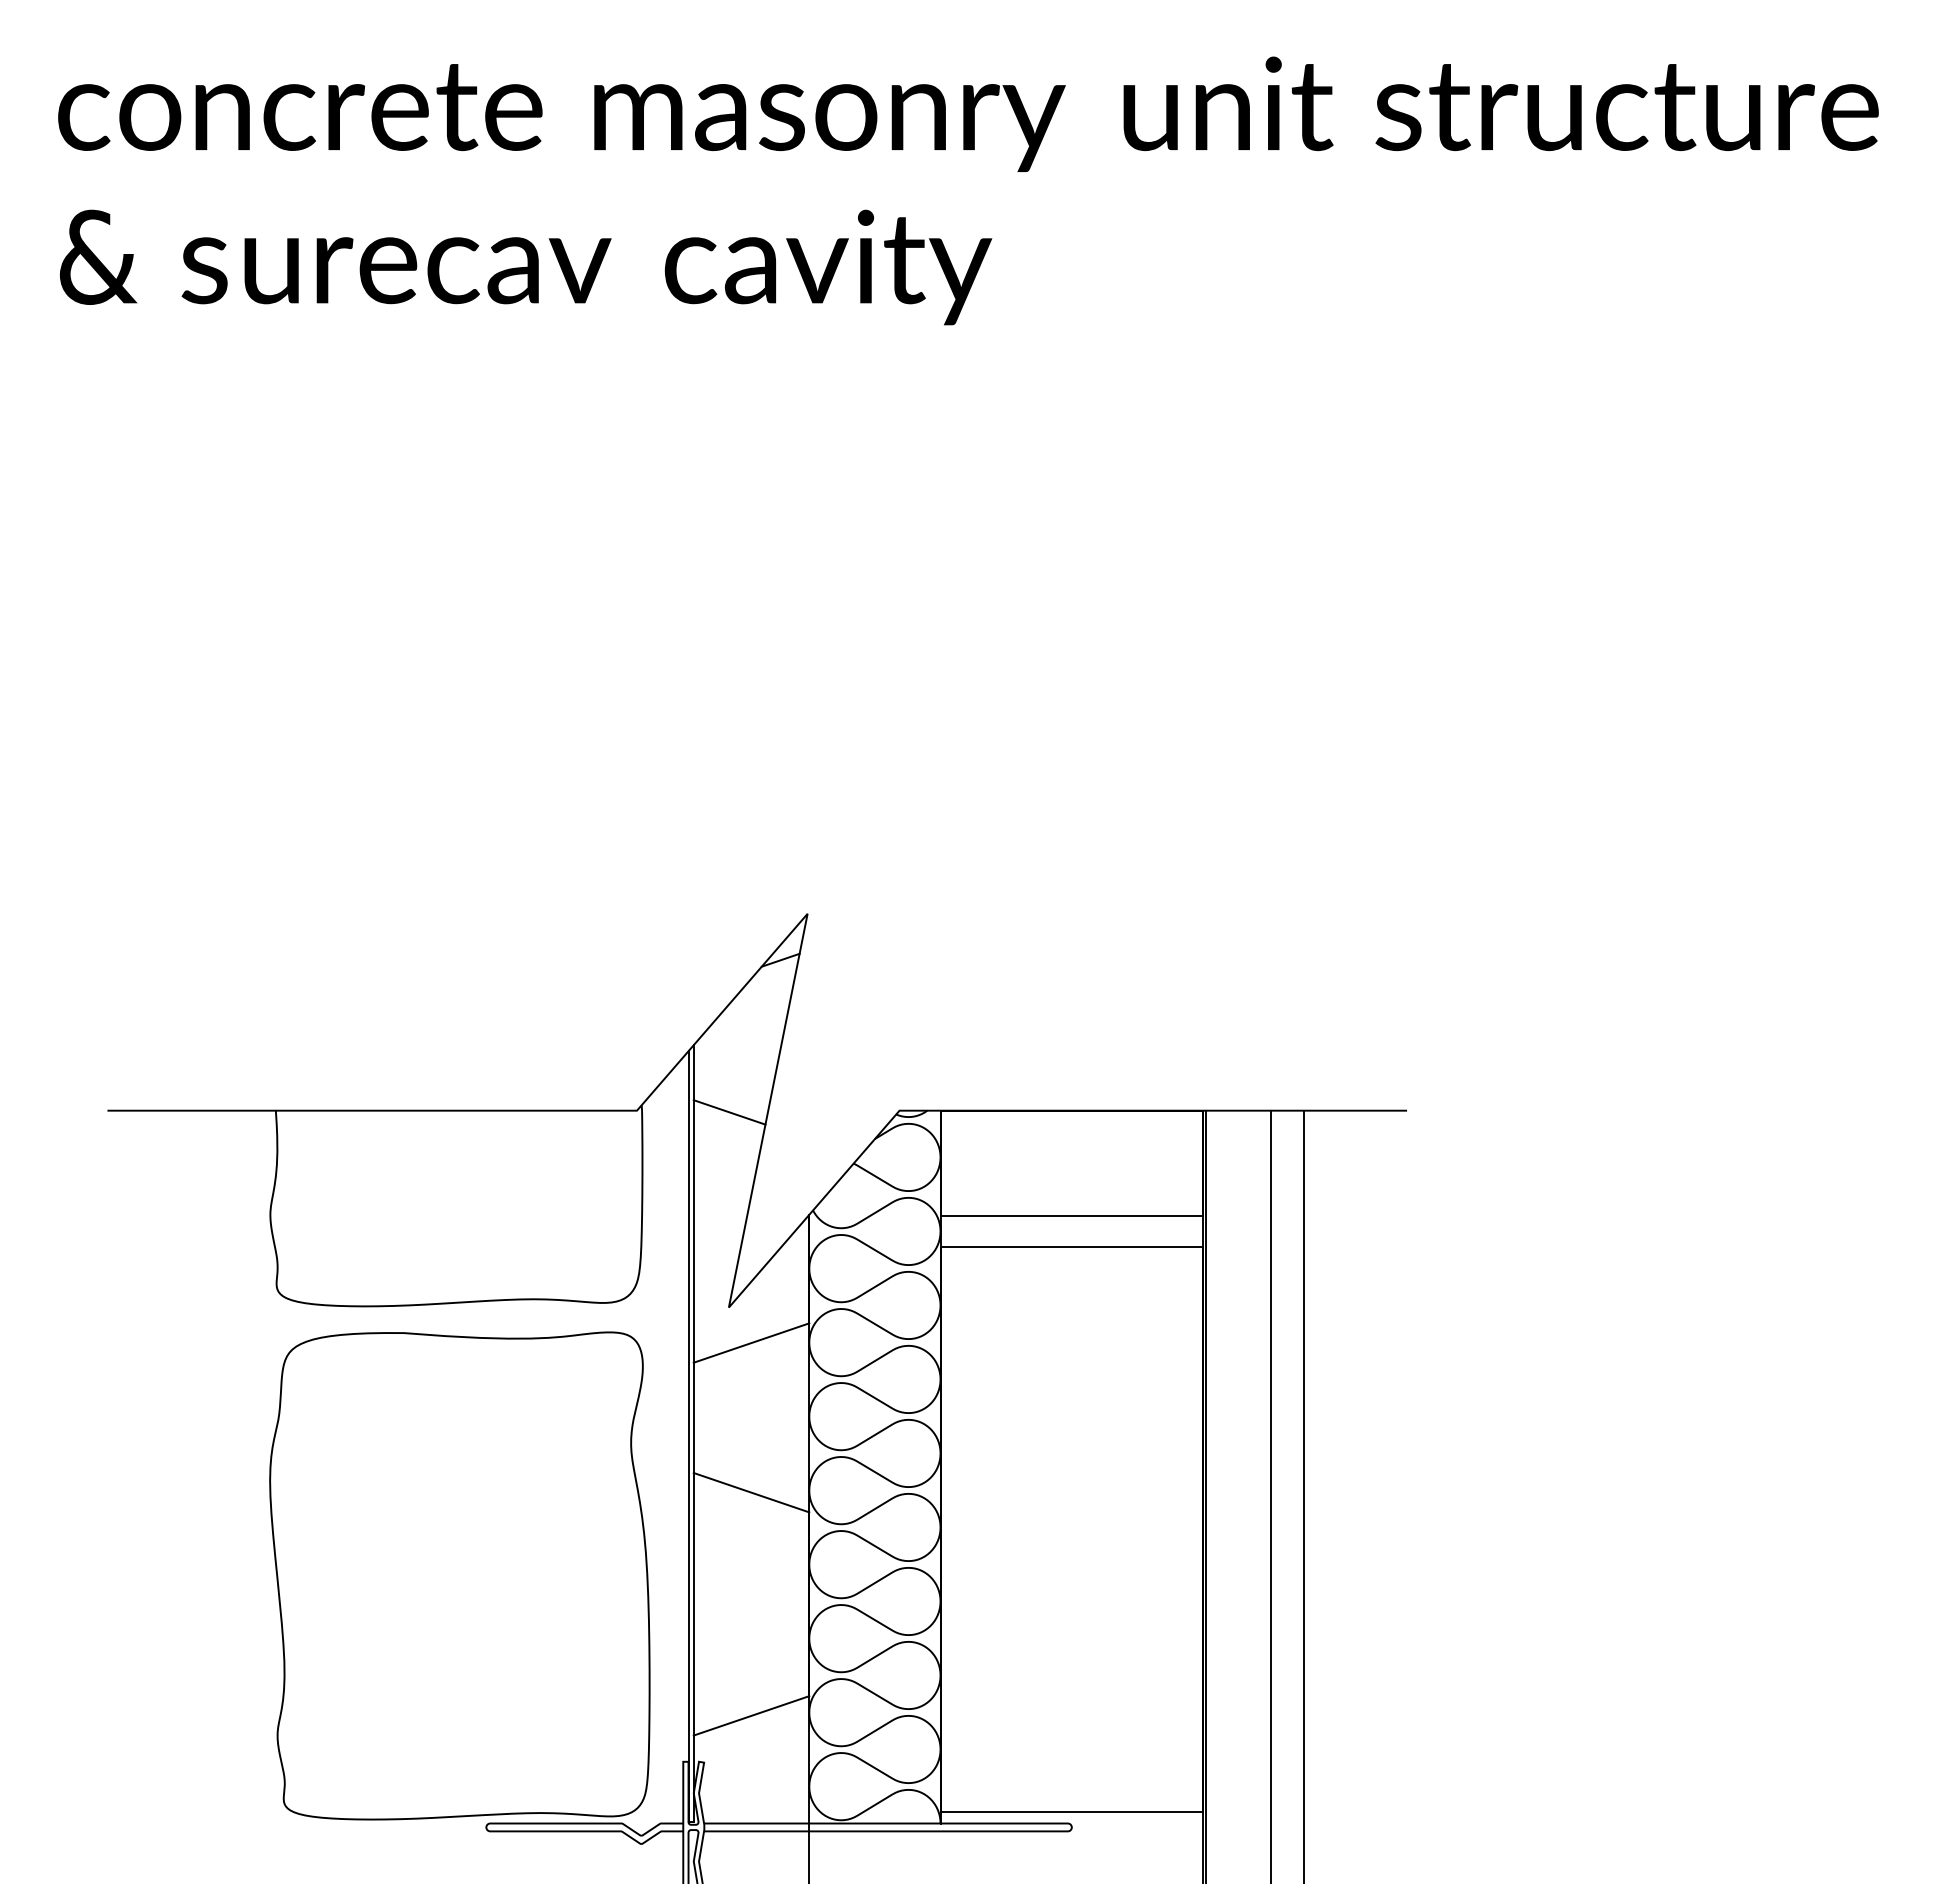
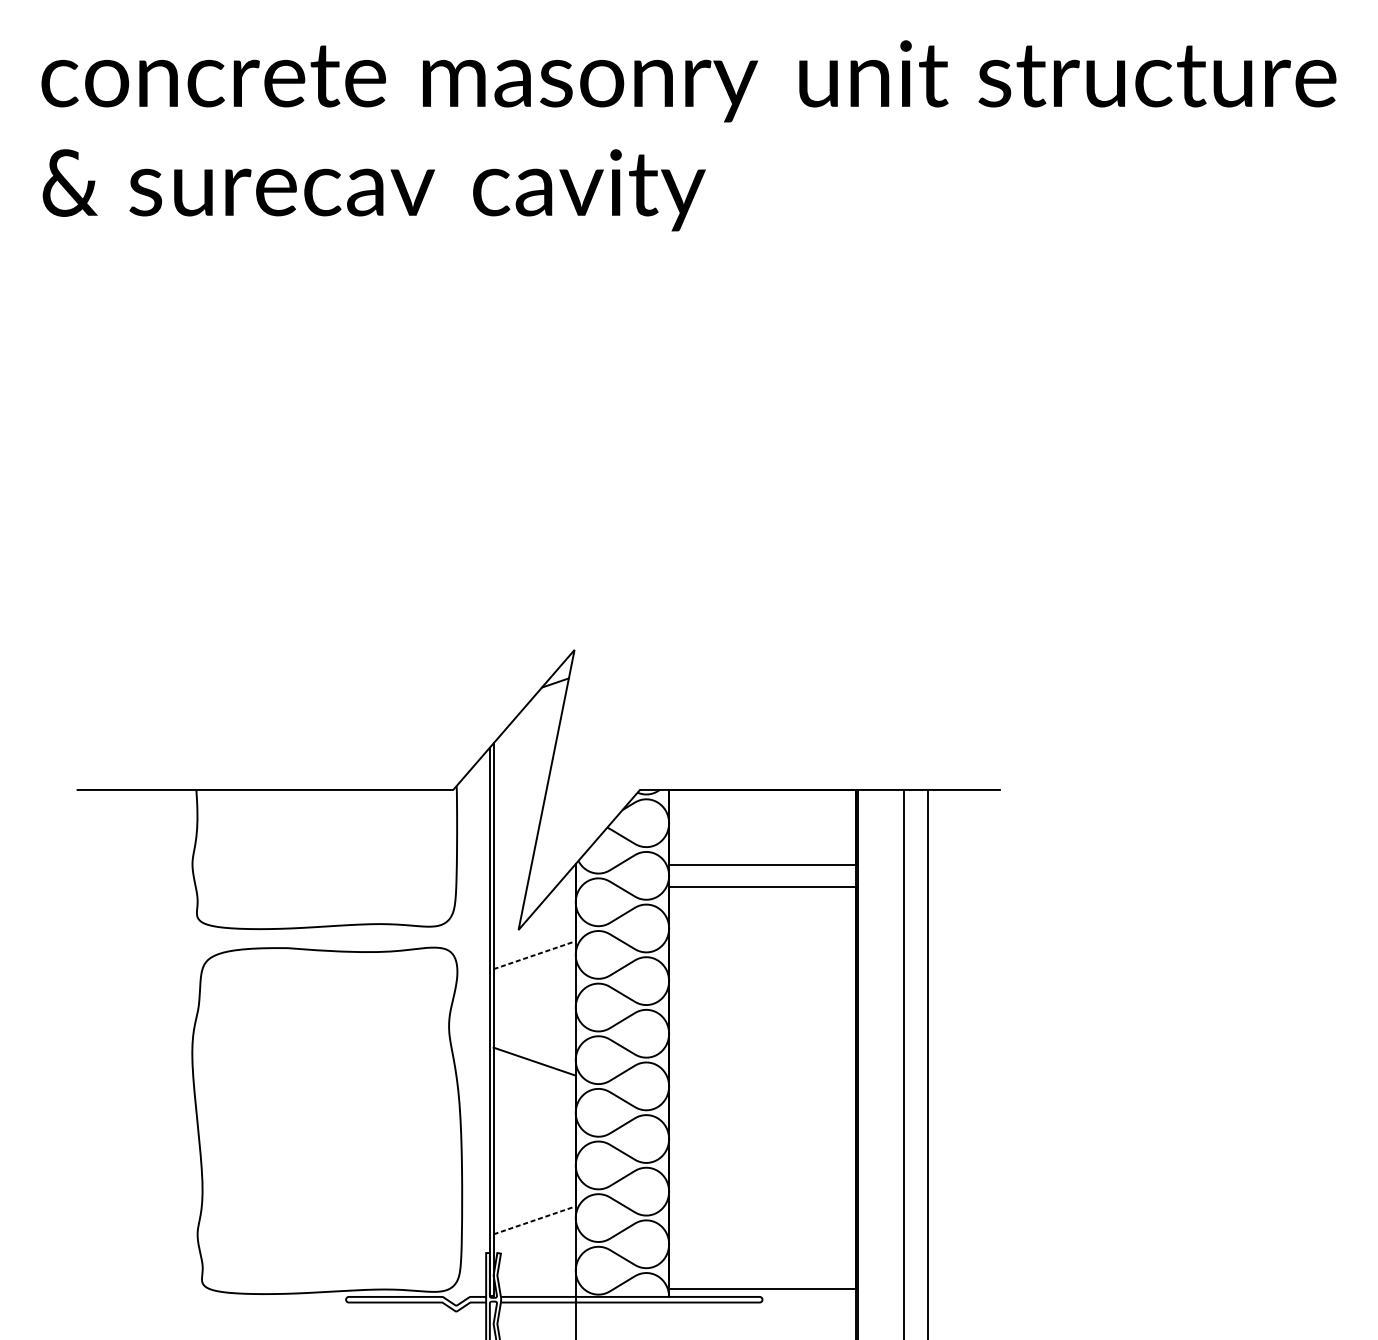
line: (729, 1112) -> (519, 791), removed
line: (752, 1342) -> (535, 954), solid -> dashed
line: (752, 1715) -> (535, 1220), solid -> dashed

